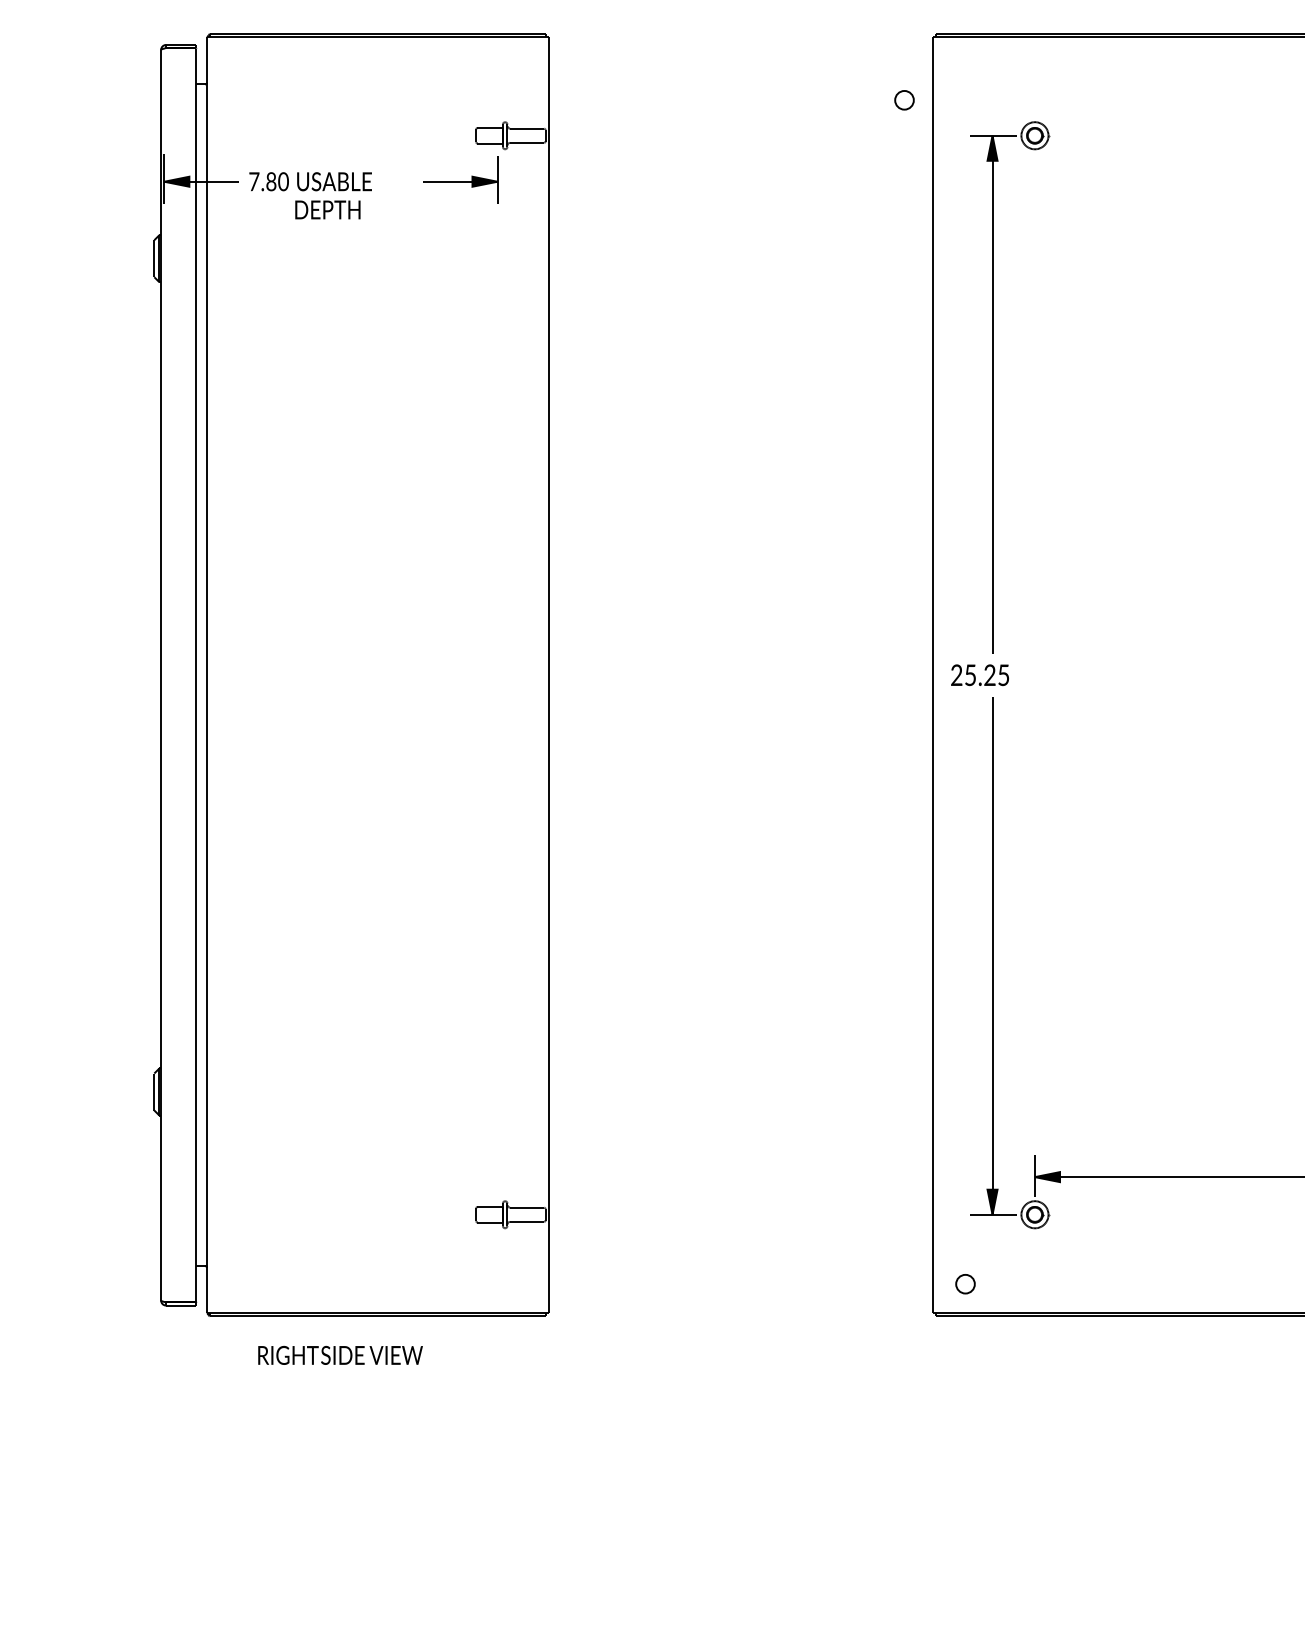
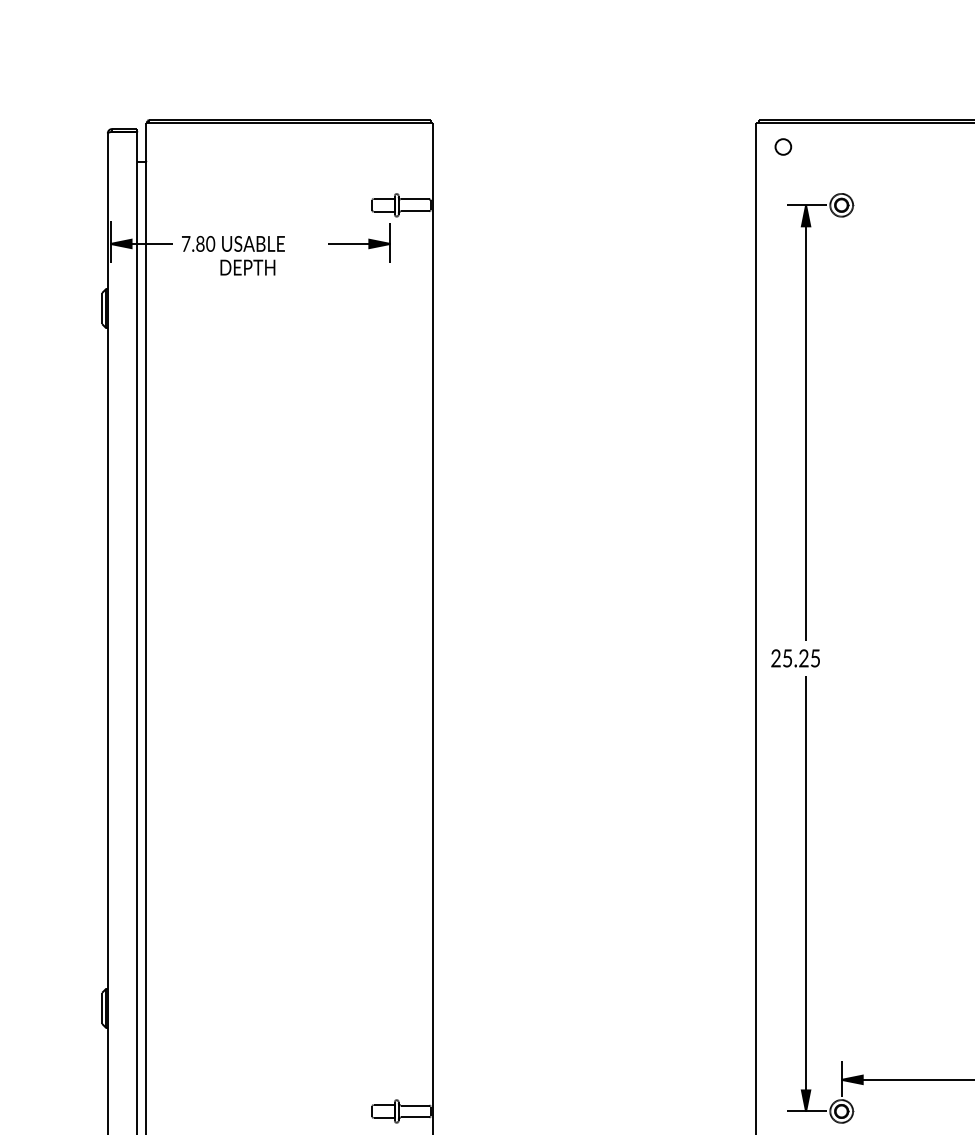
part: (904, 100) -> (783, 147), moved

